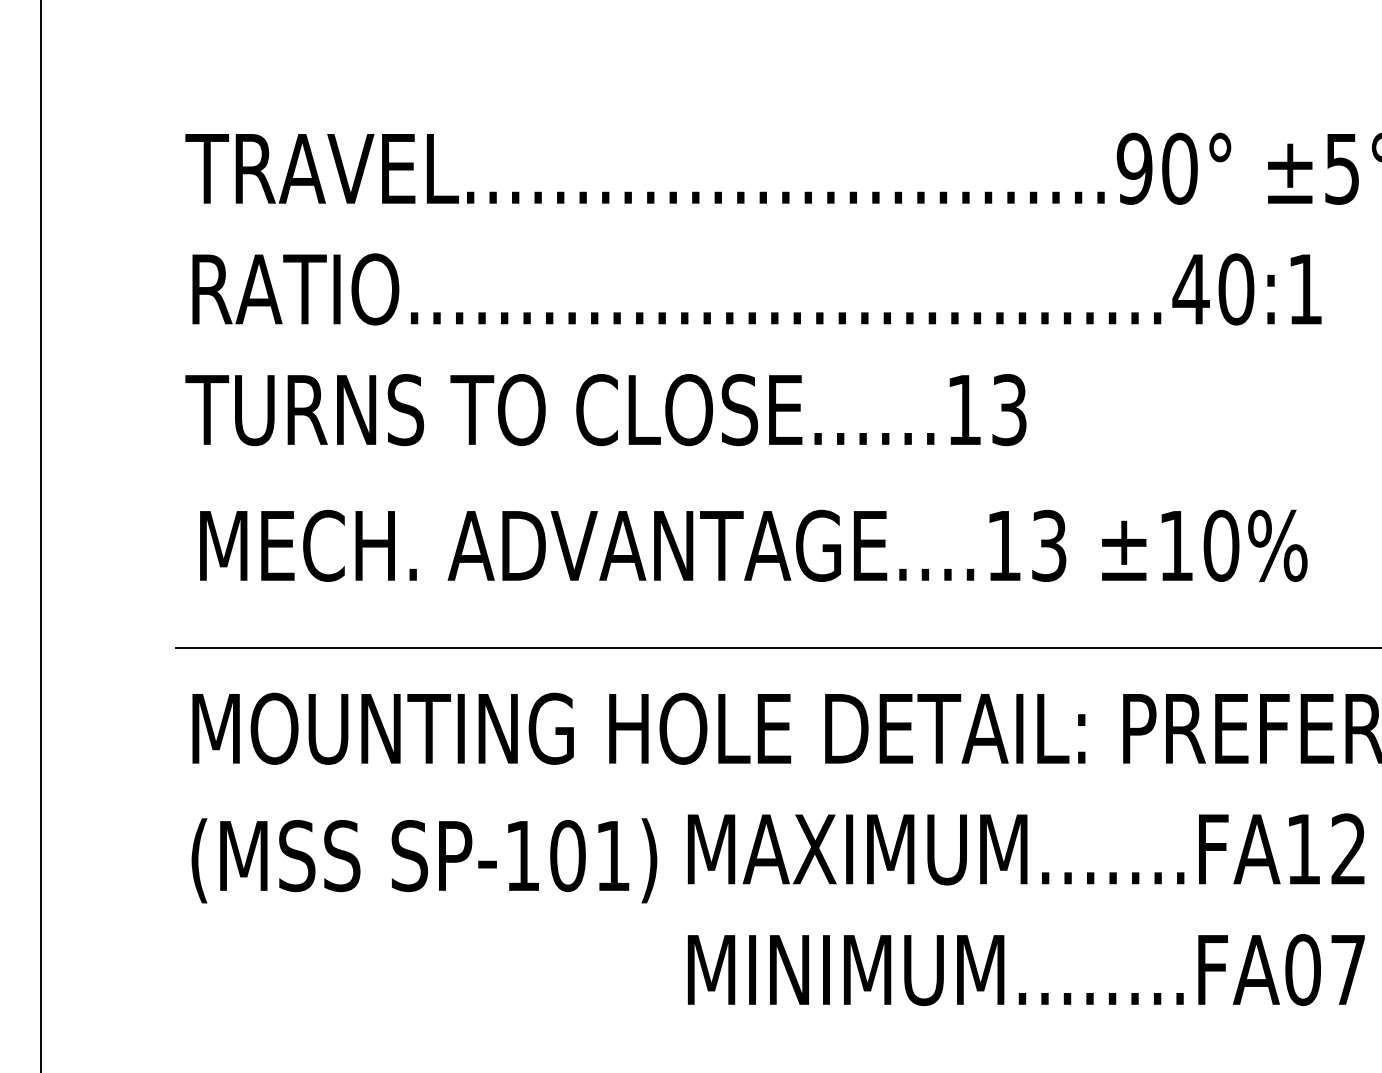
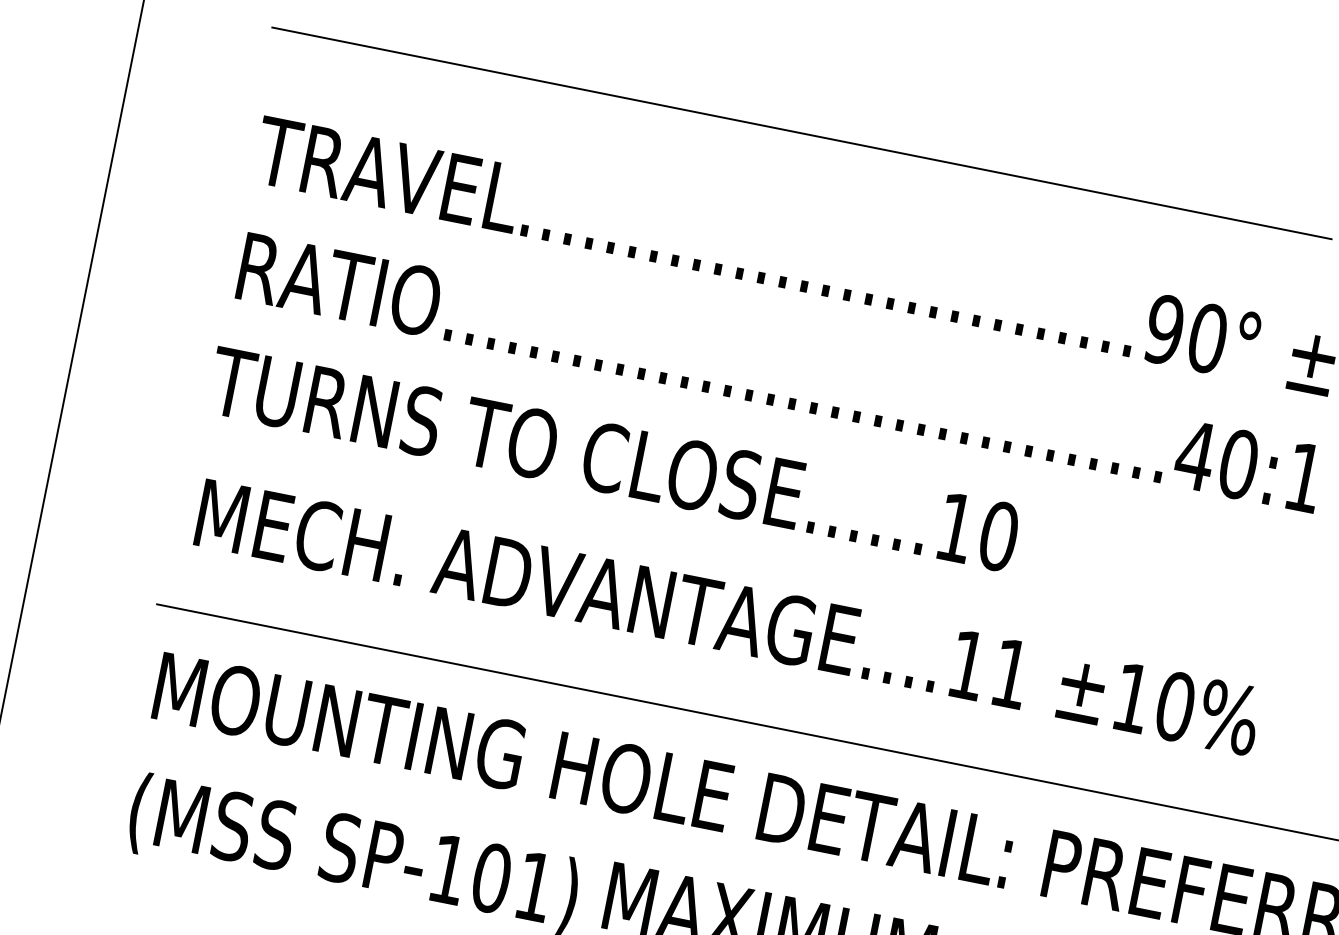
line: (730, 44) -> (802, 133), added
text: (1009, 410) -> (998, 536), CLOSE......13 -> CLOSE......10
text: (1049, 545) -> (1011, 673), ADVANTAGE....13 -> ADVANTAGE....11

